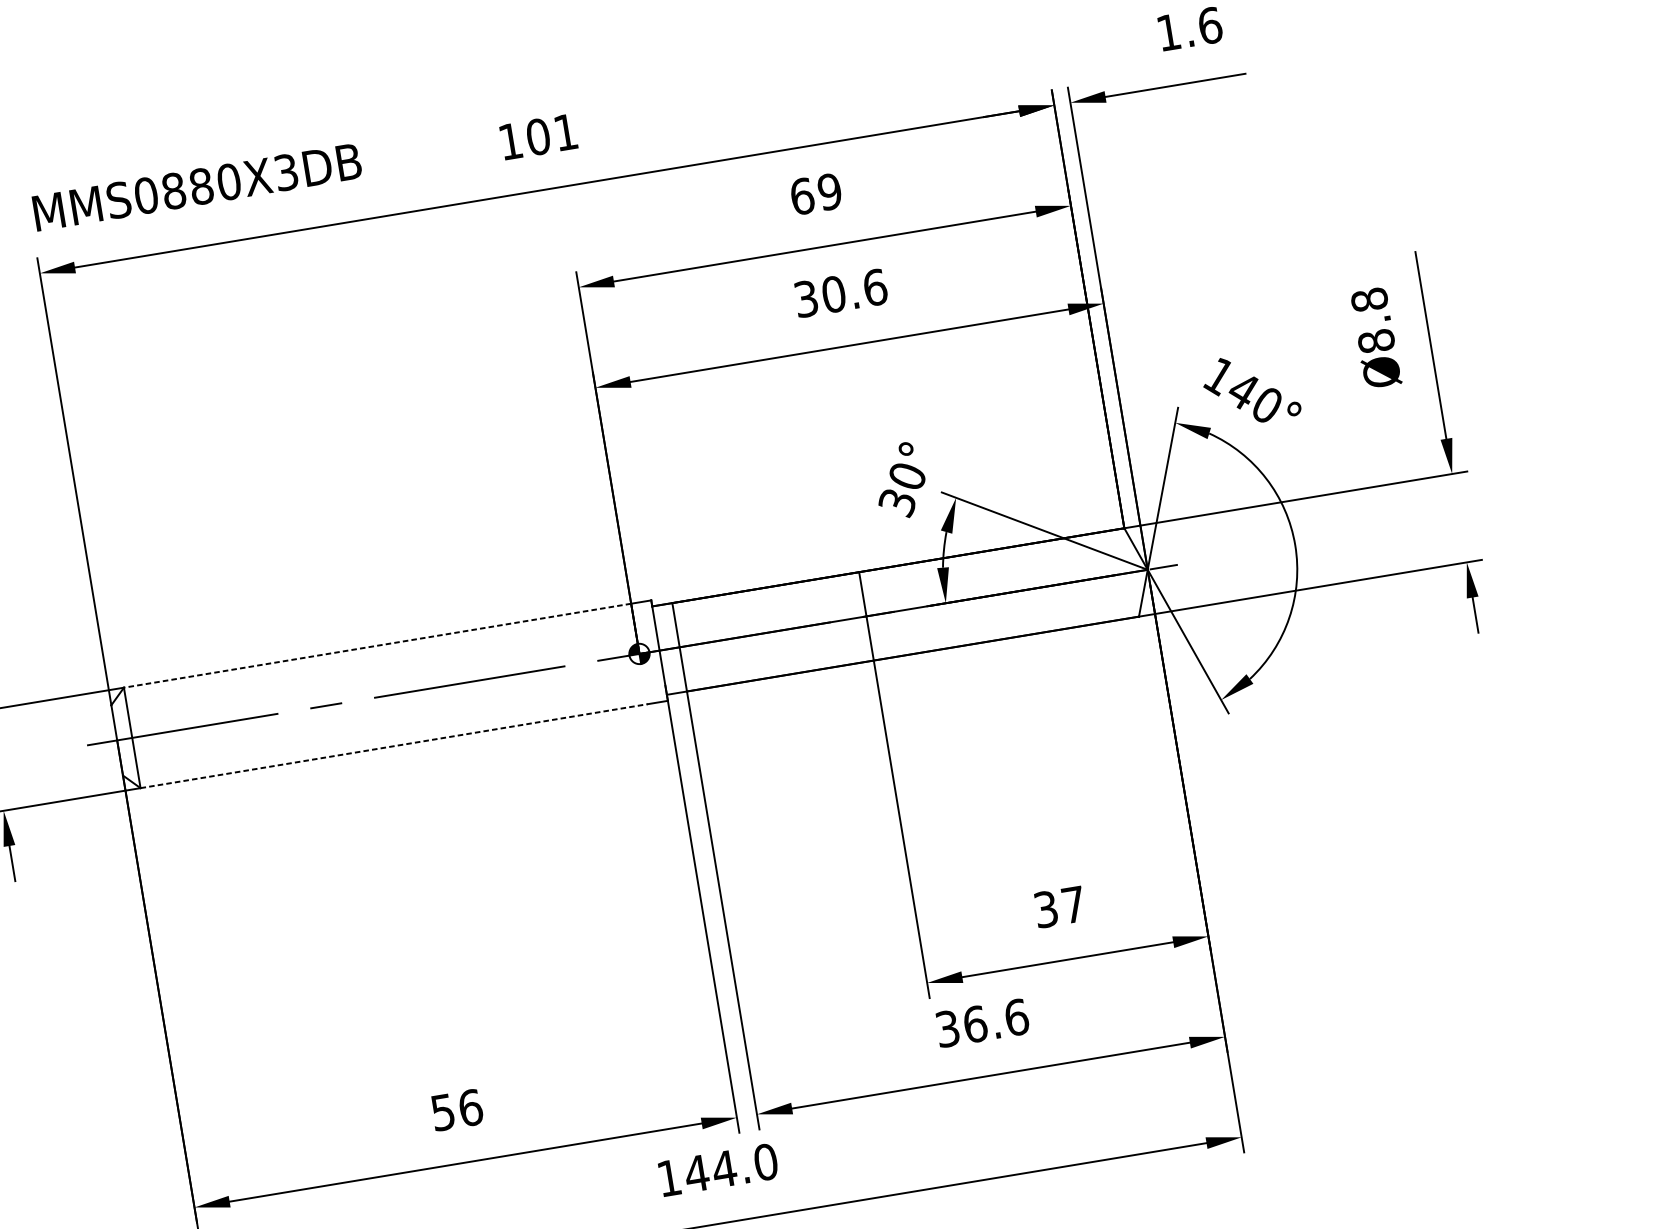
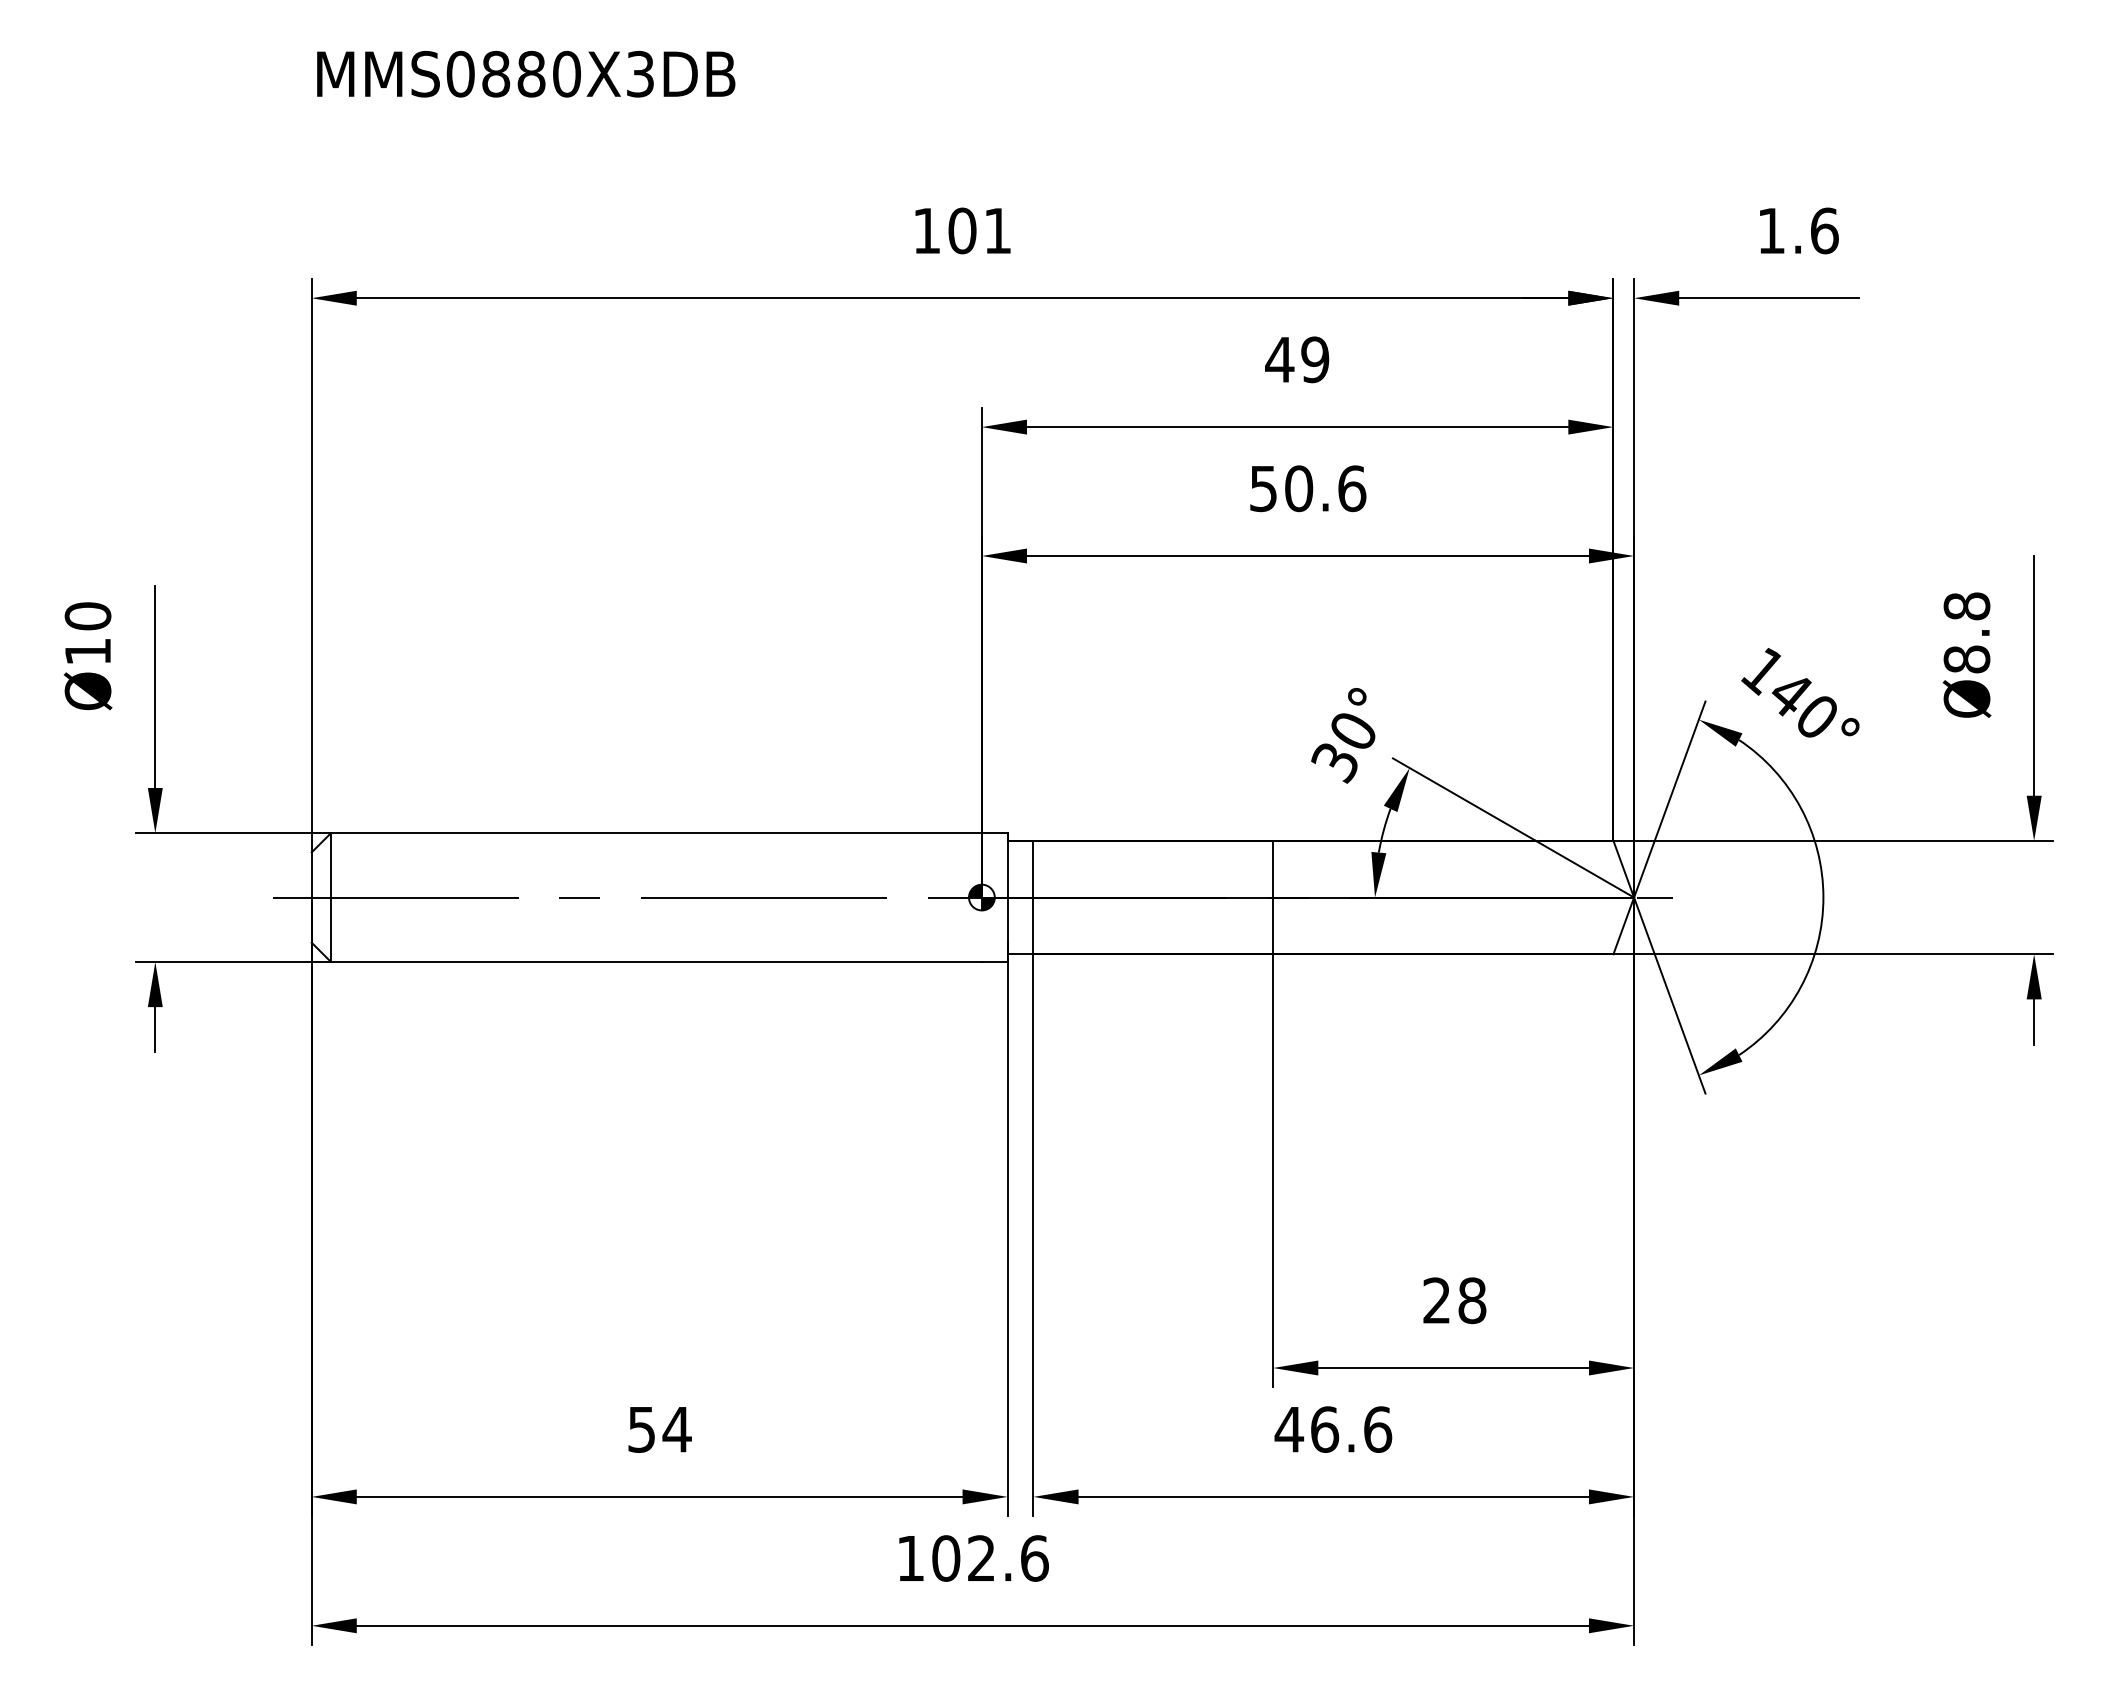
text: (197, 186) -> (526, 73), moved
text: (801, 196) -> (1279, 359), 69 -> 49
text: (806, 298) -> (1263, 488), 30.6 -> 50.6
line: (376, 646) -> (655, 833), dashed -> solid
line: (394, 746) -> (656, 962), dashed -> solid
text: (1059, 906) -> (1454, 1300), 37 -> 28
text: (947, 1028) -> (1289, 1429), 36.6 -> 46.6
text: (470, 1107) -> (676, 1429), 56 -> 54
text: (730, 1168) -> (989, 1558), 144.0 -> 102.6

